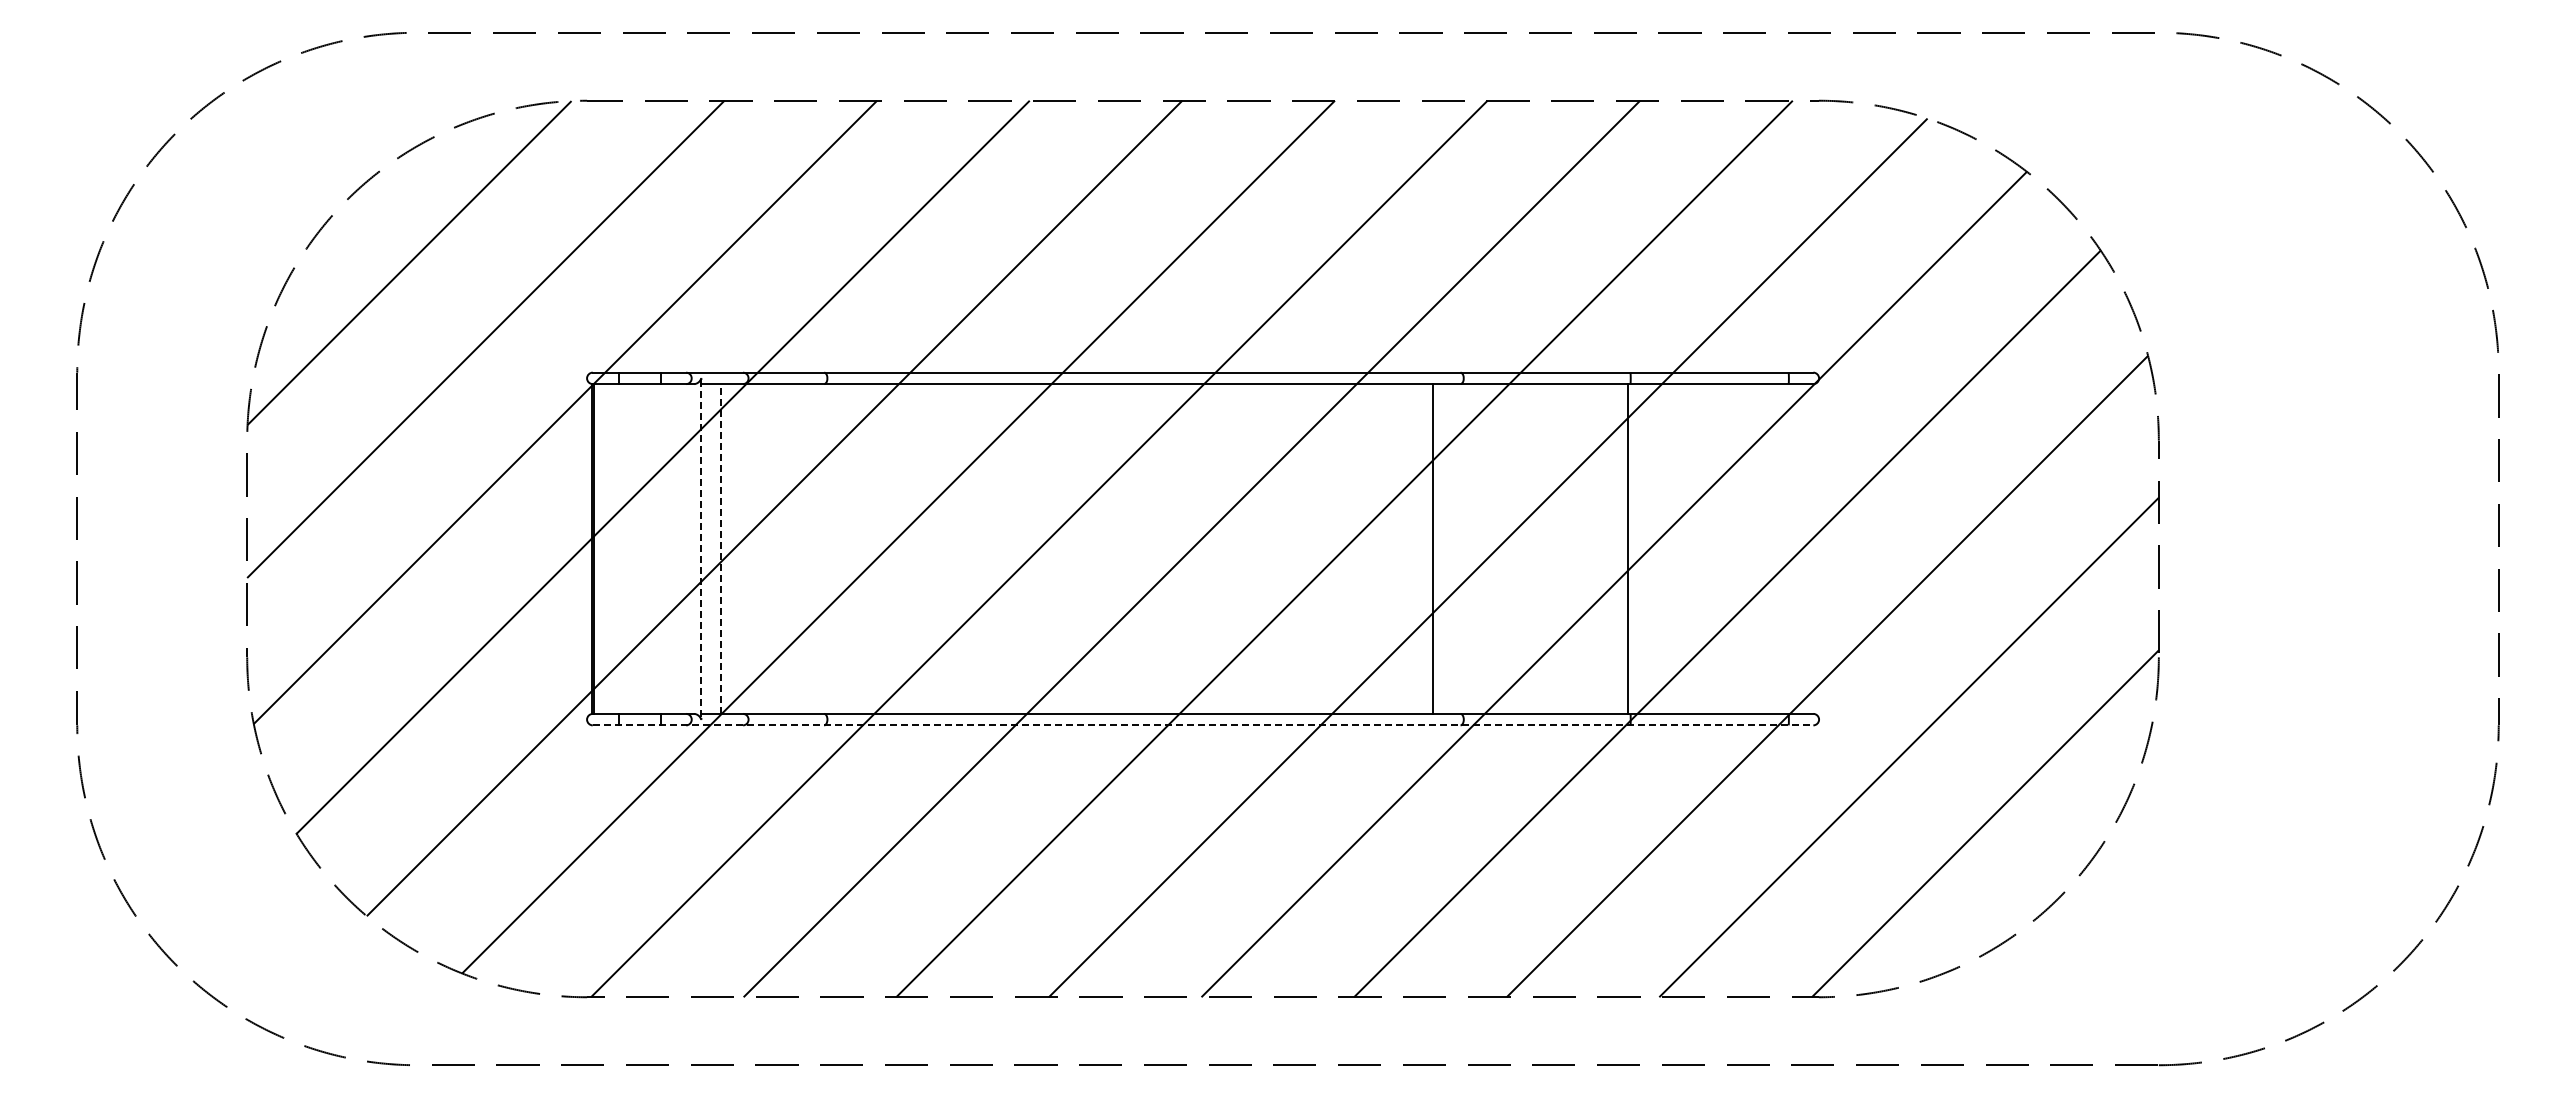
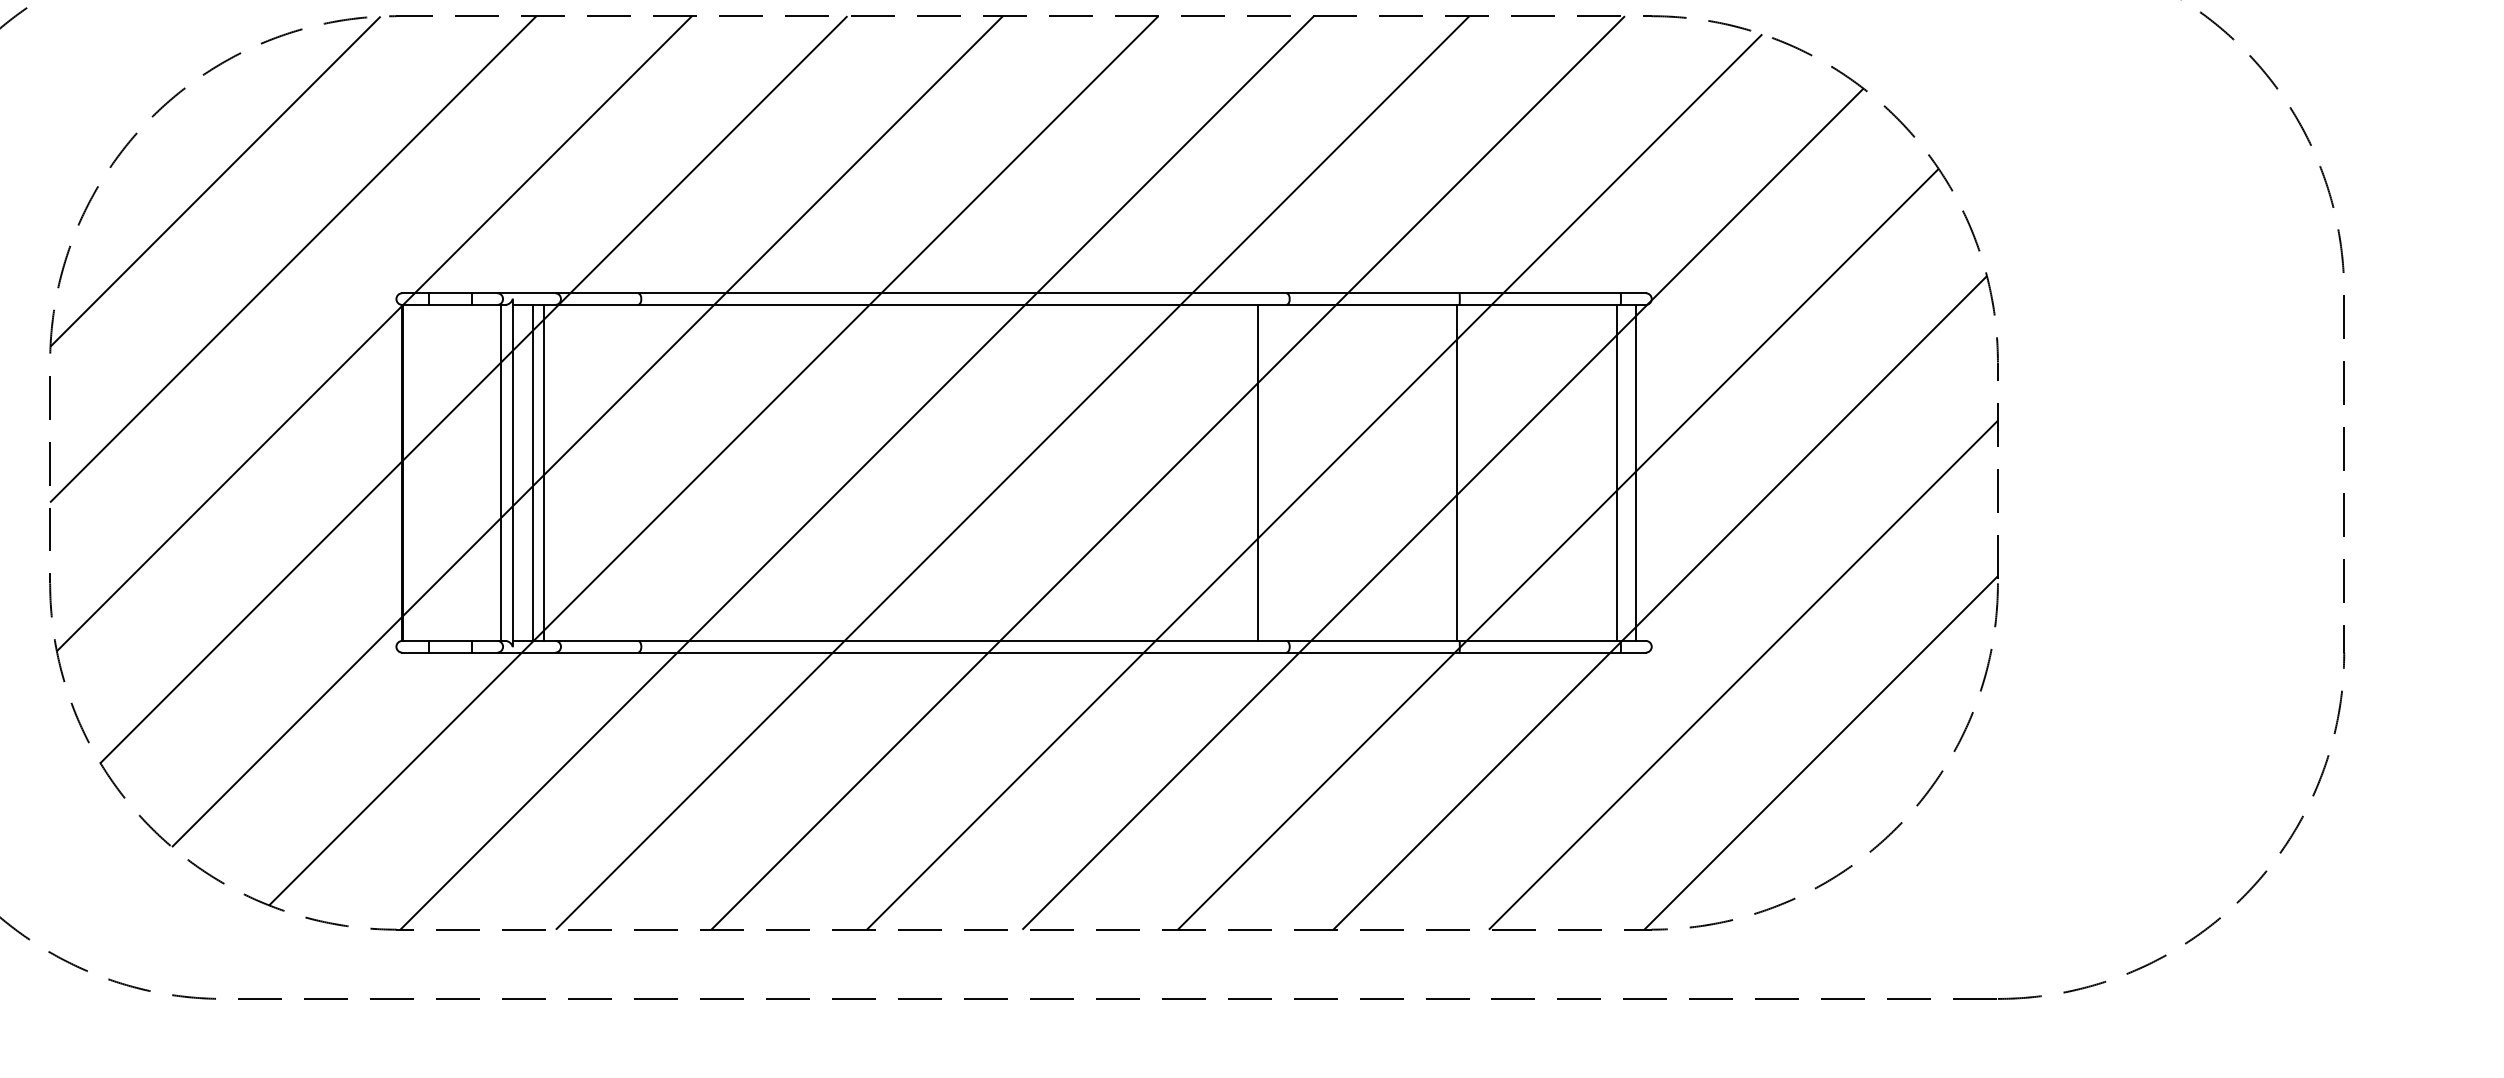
line: (689, 548) -> (500, 472), added
line: (720, 548) -> (532, 472), dashed -> solid
line: (731, 548) -> (543, 472), added
line: (1784, 548) -> (1616, 472), added
line: (1803, 548) -> (1635, 472), added
line: (701, 549) -> (513, 473), dashed -> solid
line: (1203, 725) -> (1024, 652), dashed -> solid

